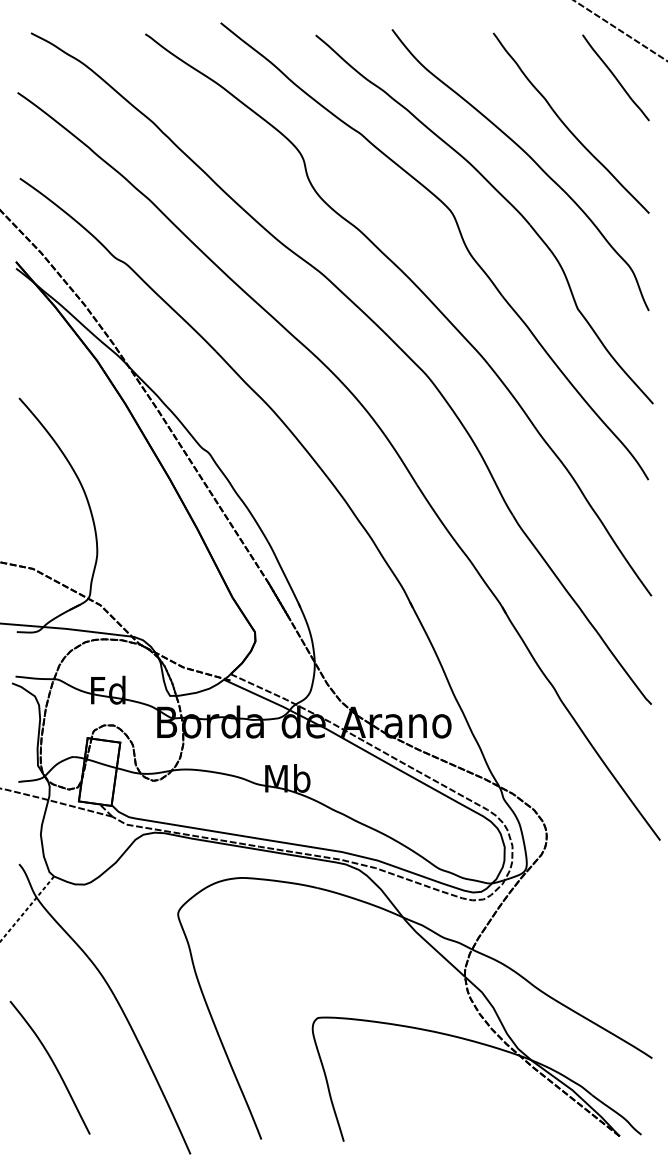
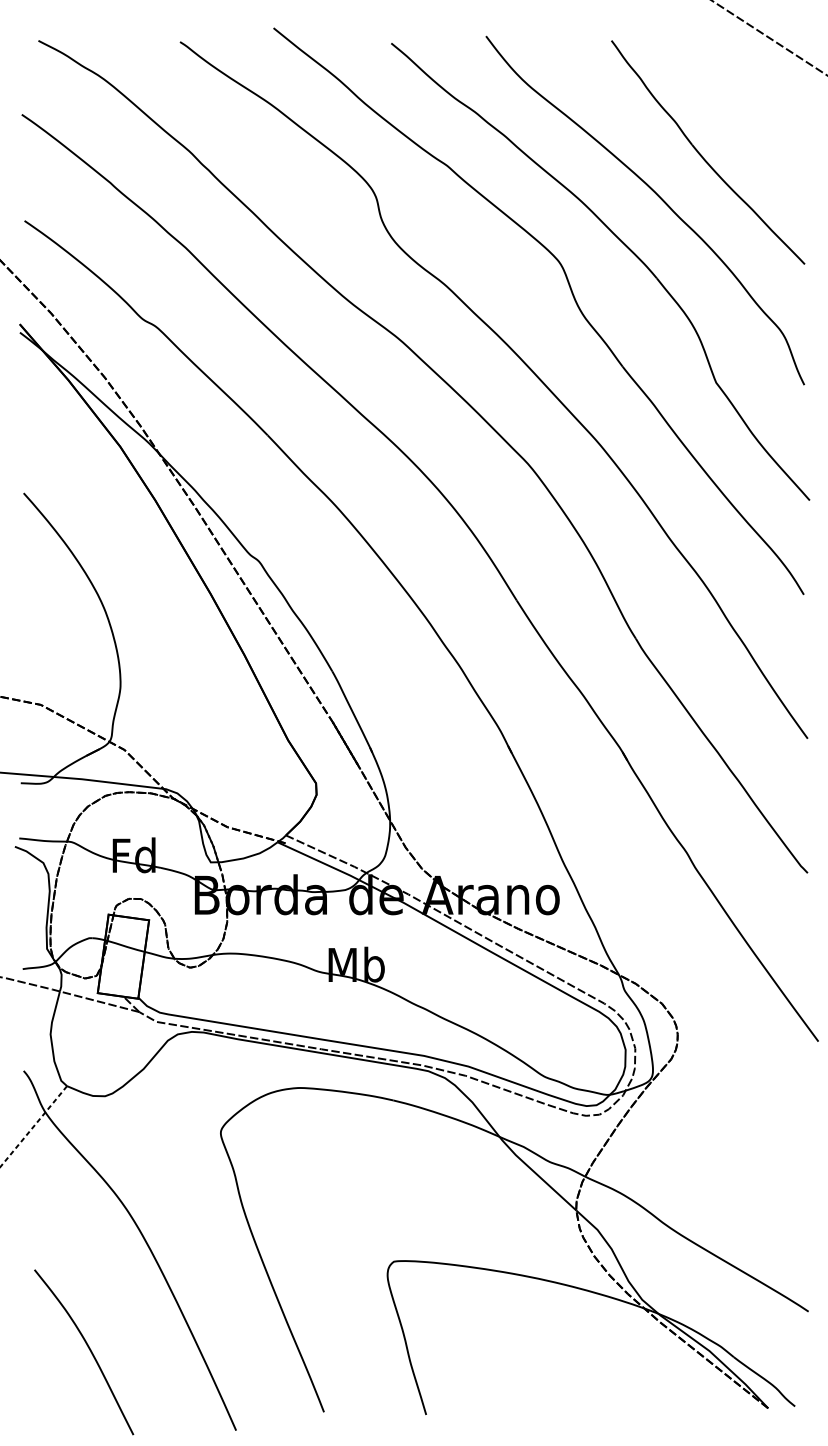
curve: (615, 77) -> (763, 95), removed
curve: (54, 1066) -> (89, 1350), moved

